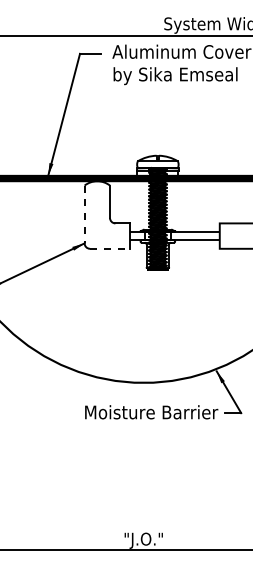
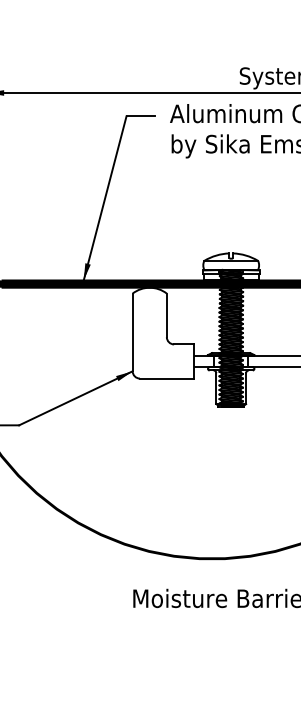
line: (84, 214) -> (132, 332), dashed -> solid
line: (110, 248) -> (167, 378), dashed -> solid

